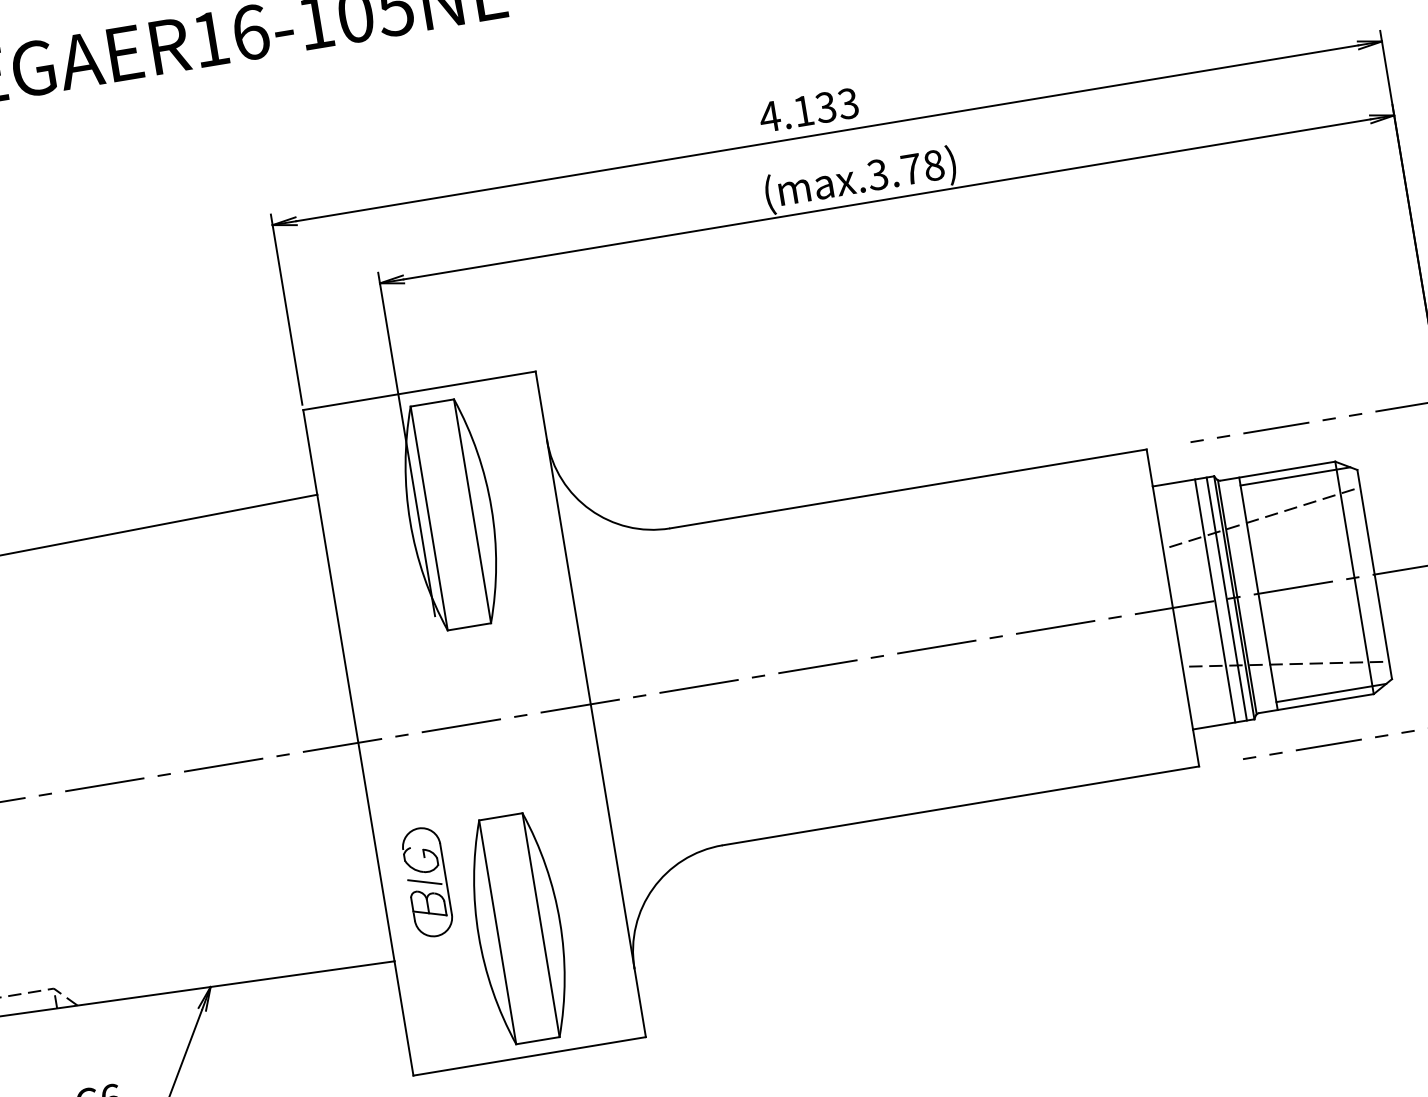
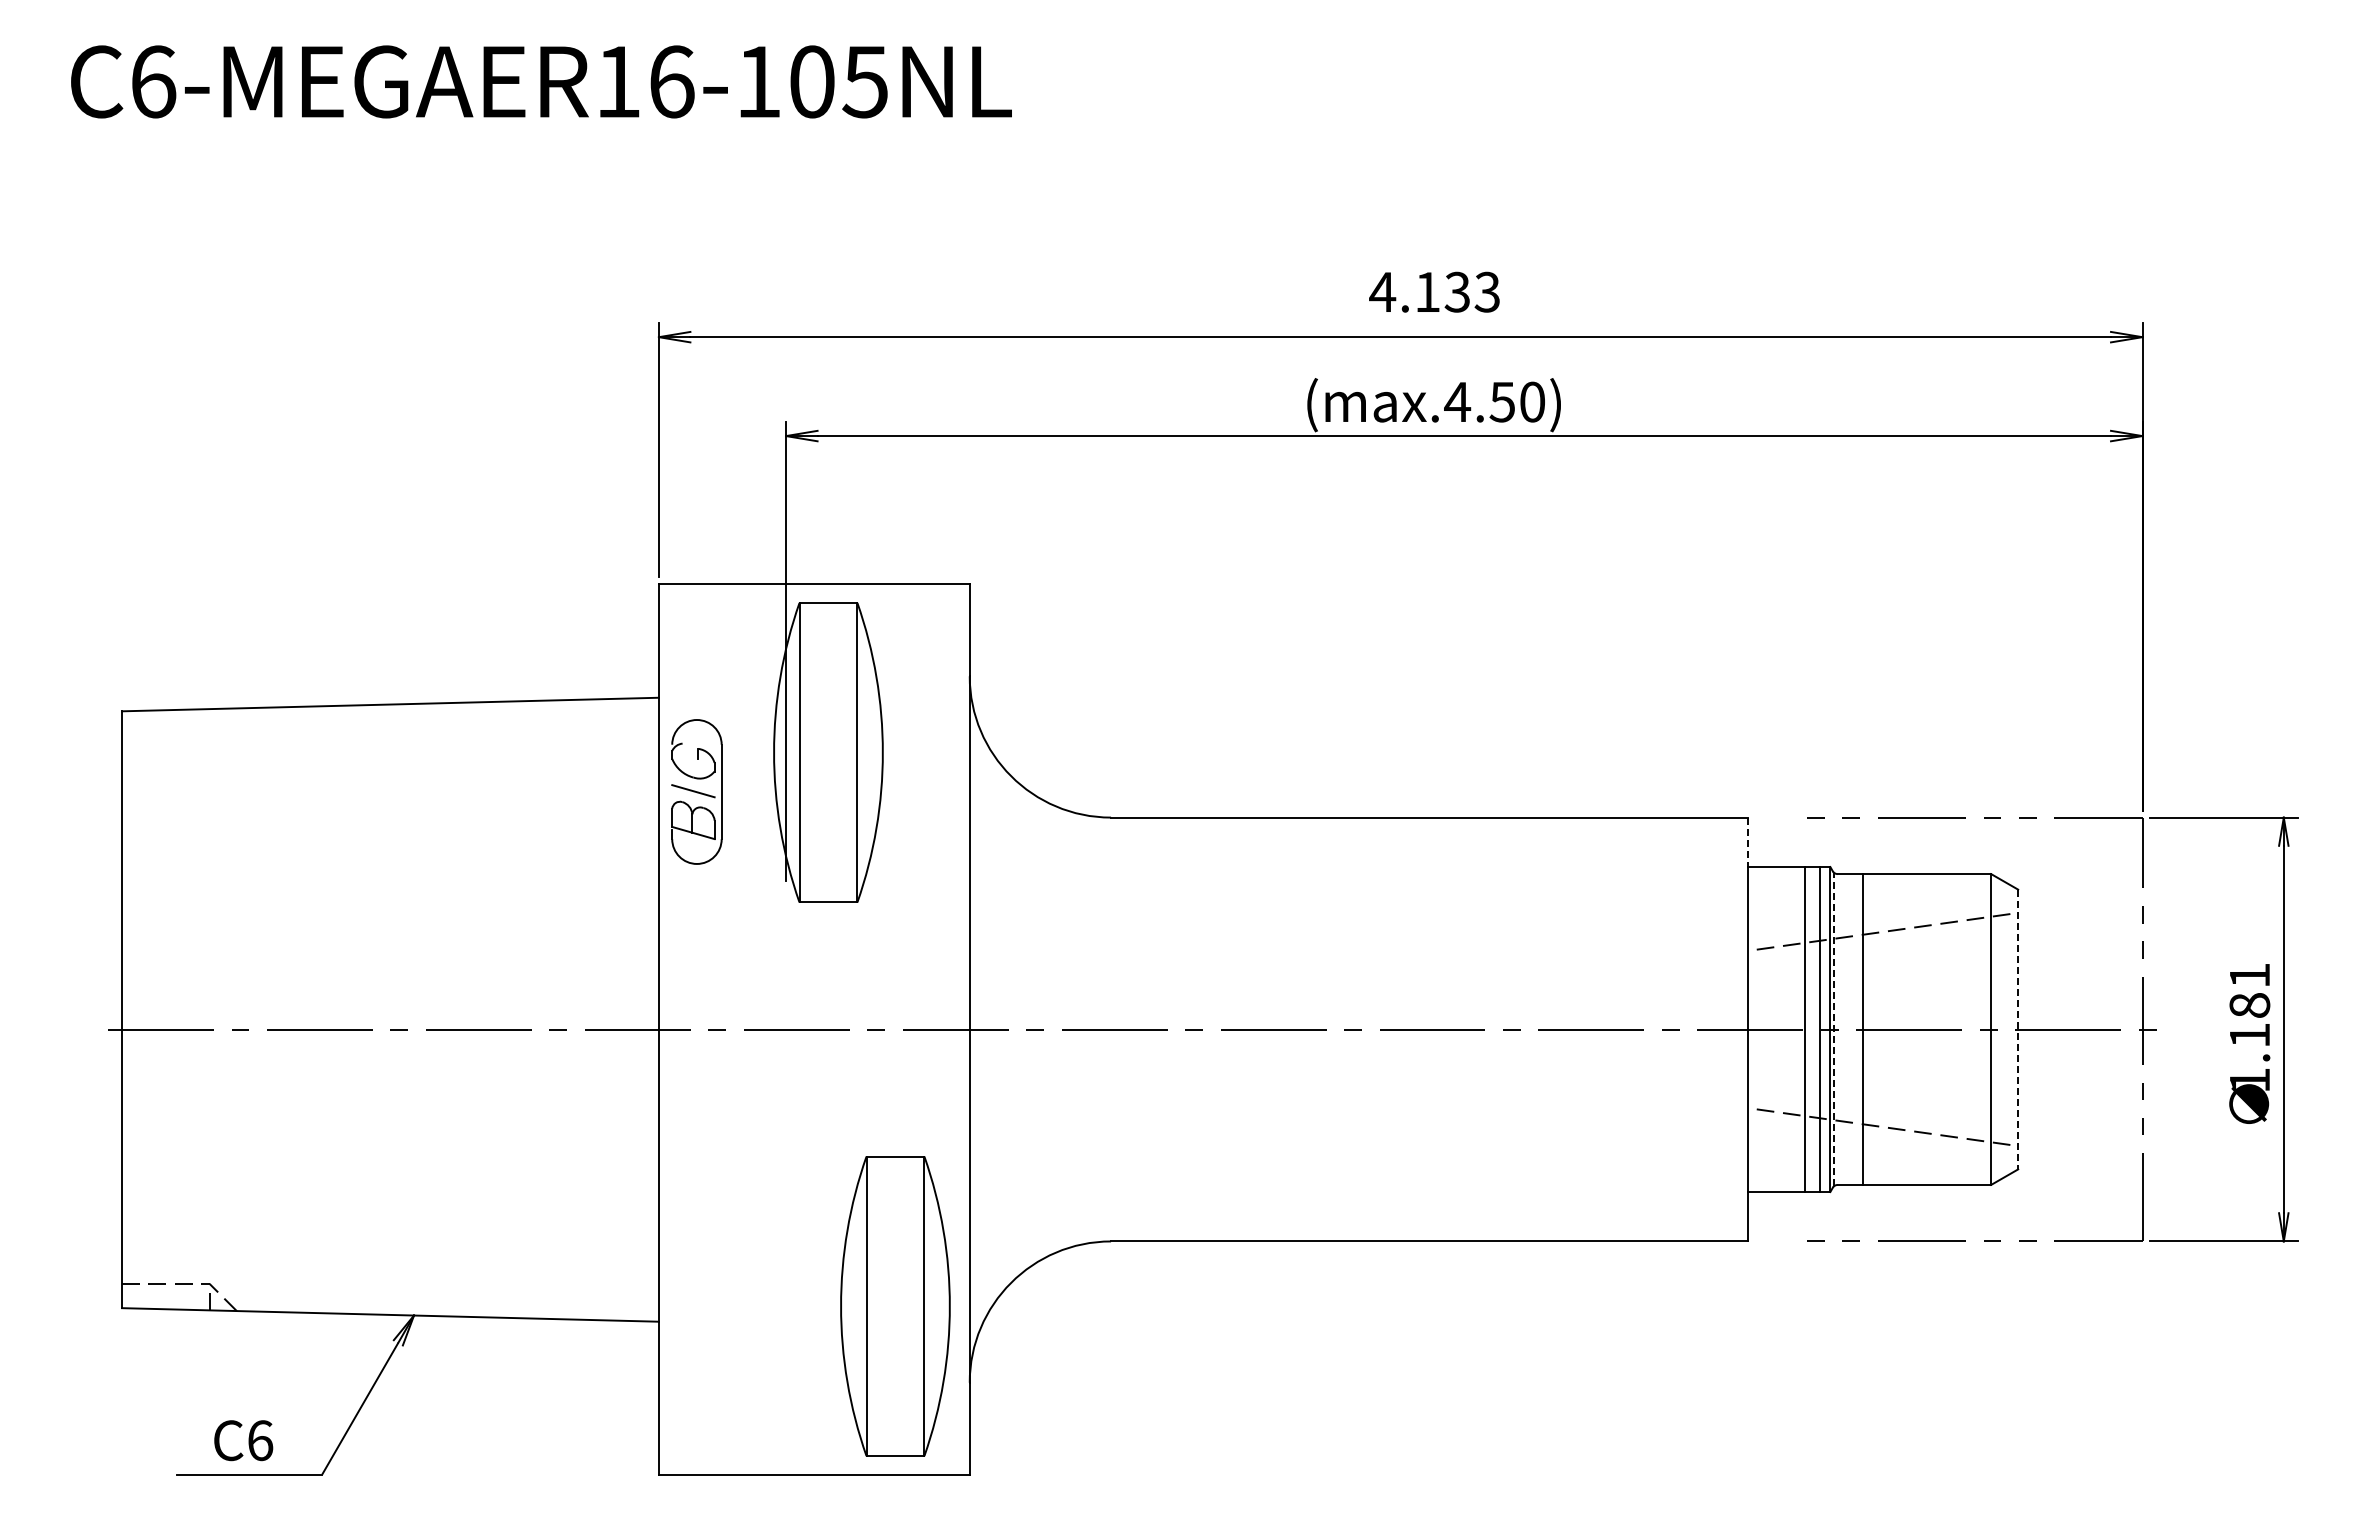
text: (808, 109) -> (1434, 291), moved
text: (905, 169) -> (1494, 401), (max.3.78) -> (max.4.50)
line: (1149, 468) -> (1748, 842), solid -> dashed
line: (1294, 476) -> (1935, 884), removed
line: (1374, 574) -> (2018, 1029), solid -> dashed
line: (1237, 597) -> (1834, 1029), solid -> dashed
line: (1330, 693) -> (1935, 1174), removed
part: (427, 881) -> (696, 791), moved
part: (519, 928) -> (895, 1306), moved

